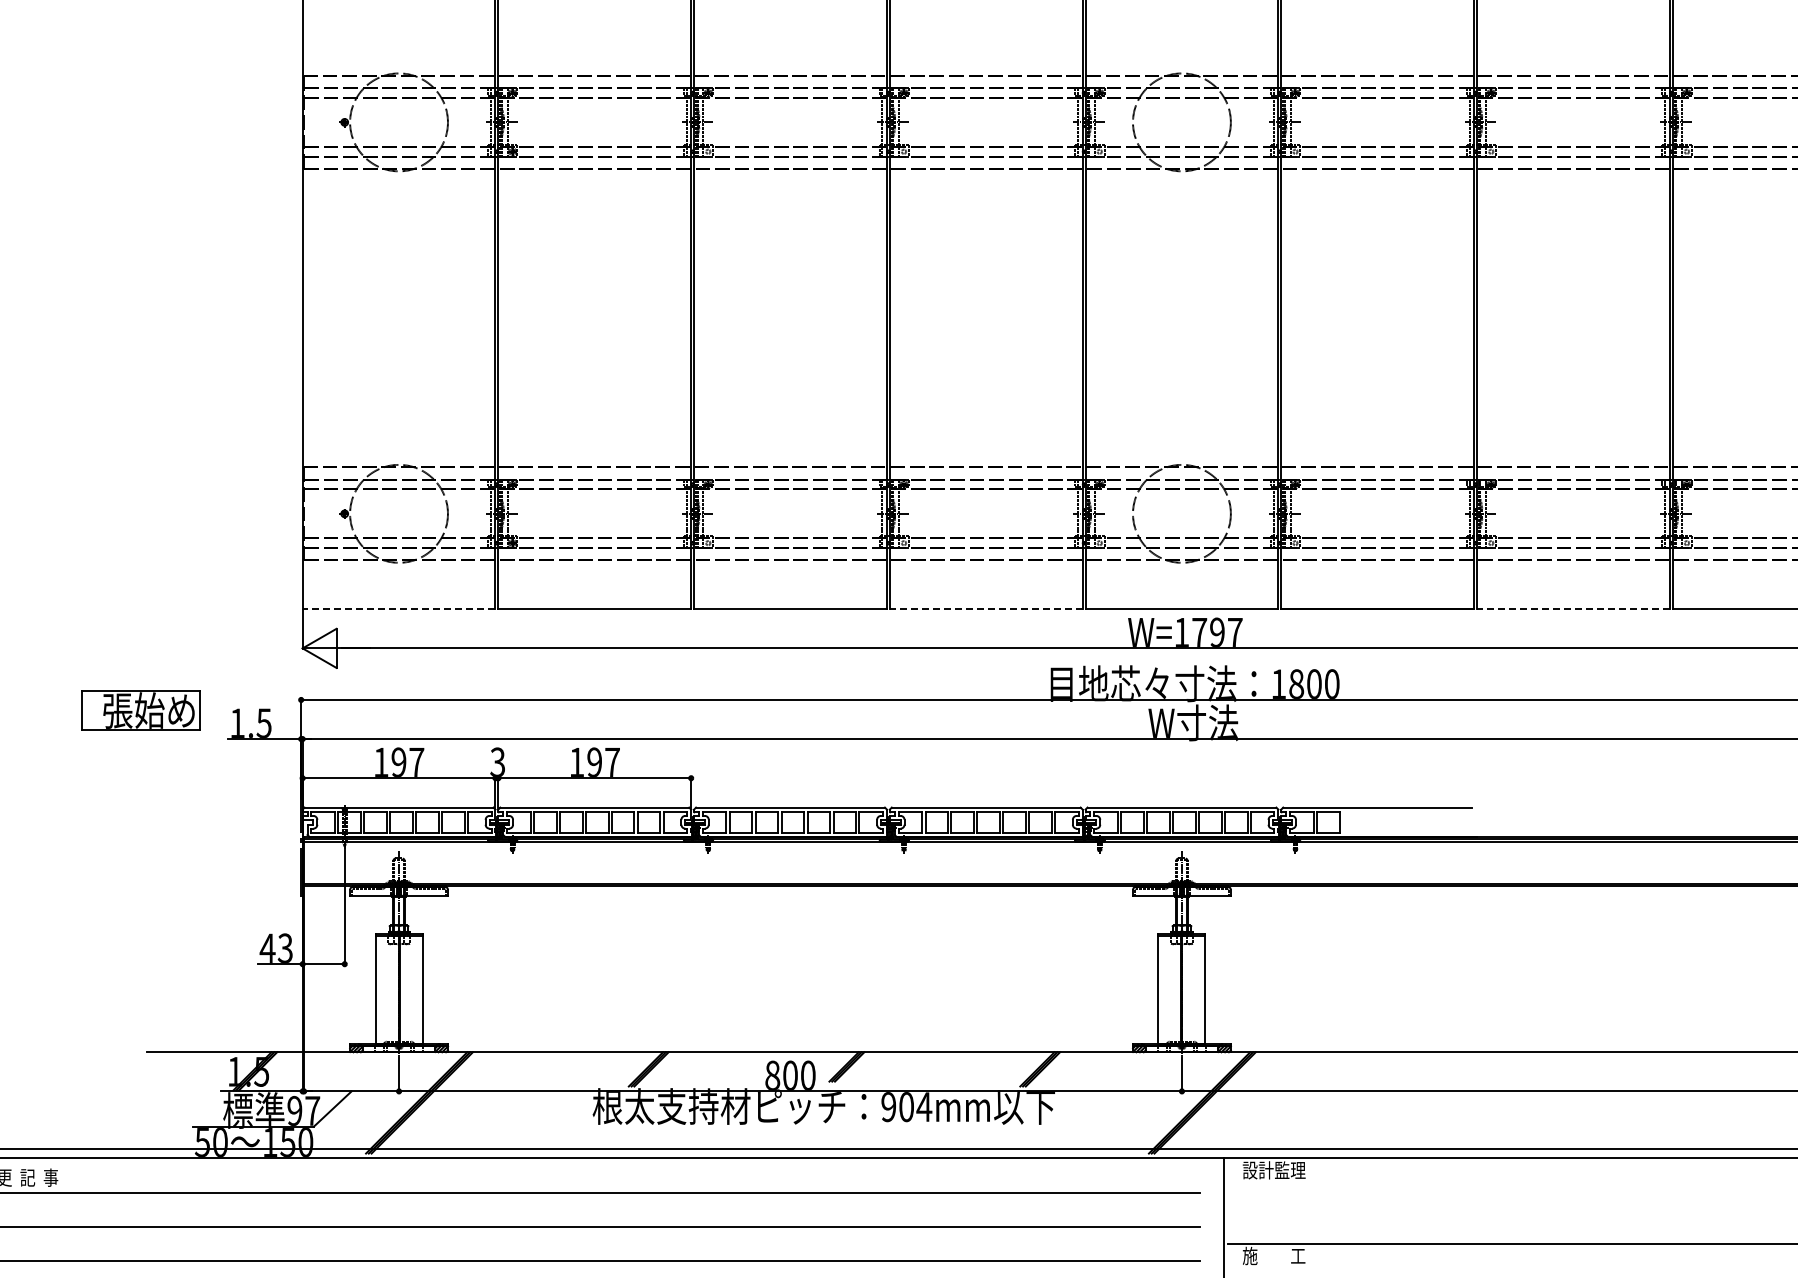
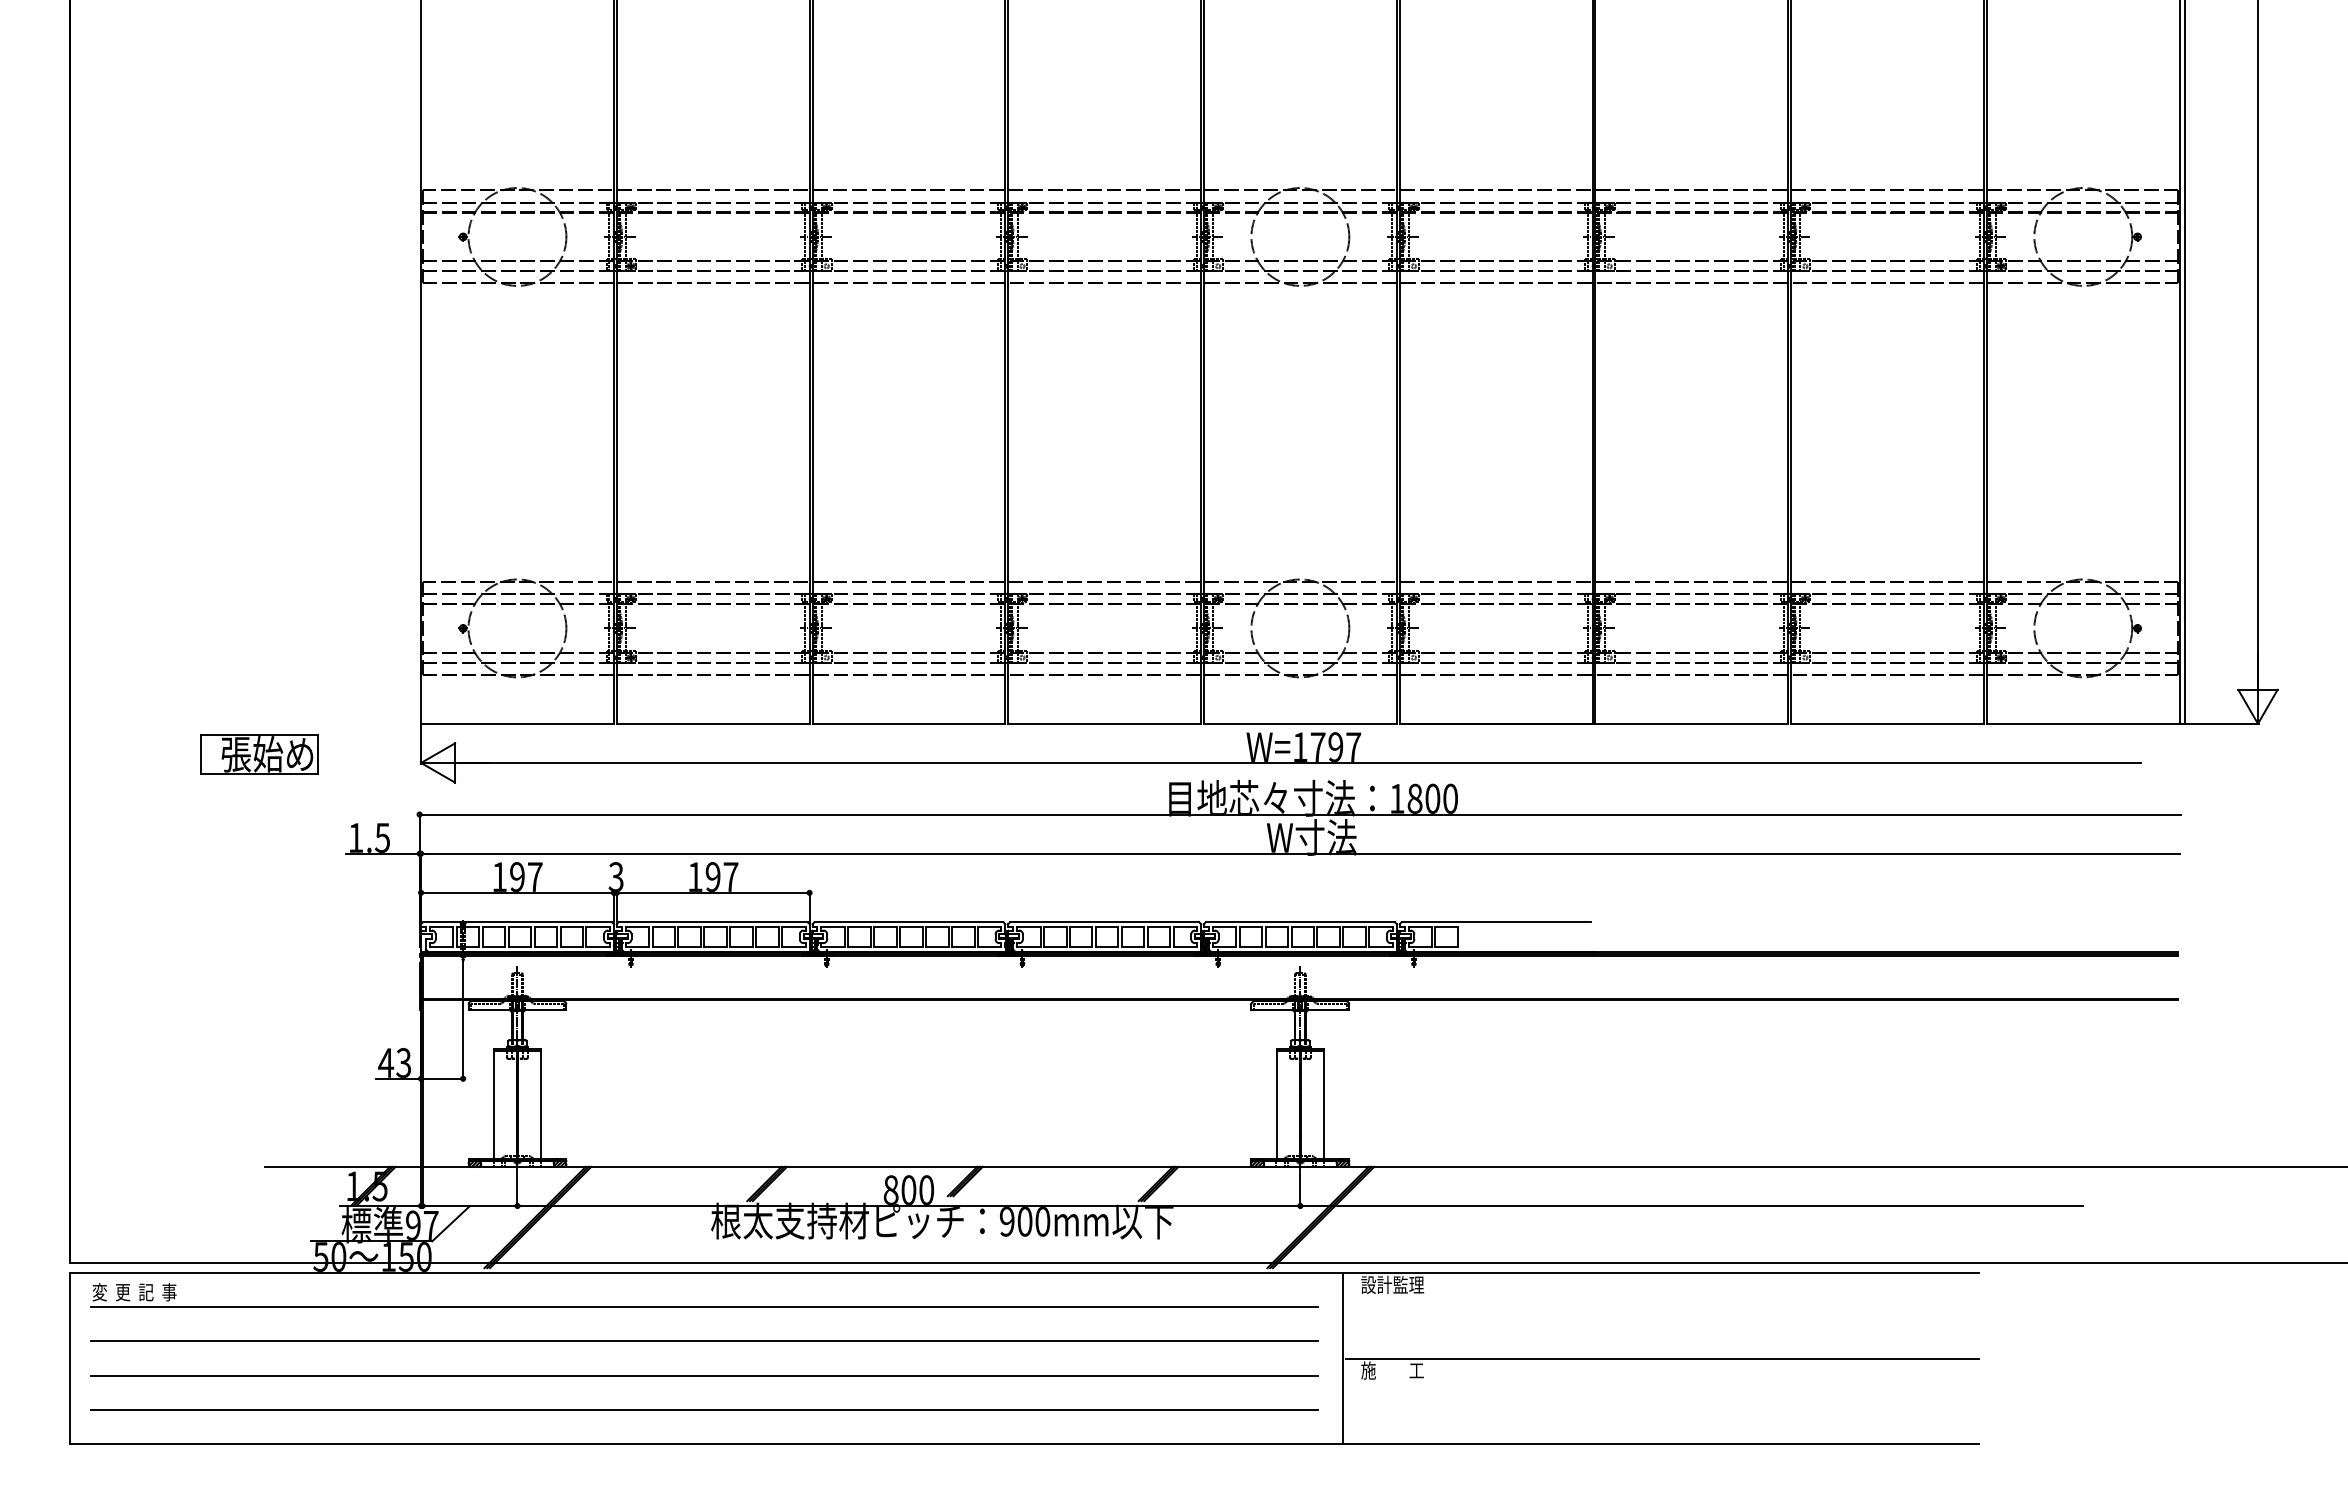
line: (398, 608) -> (516, 723), dashed -> solid
line: (986, 608) -> (1104, 723), dashed -> solid
line: (1573, 608) -> (1691, 723), dashed -> solid
part: (141, 710) -> (259, 754), moved
text: (924, 1106) -> (1042, 1221), 904mm -> 900mm

